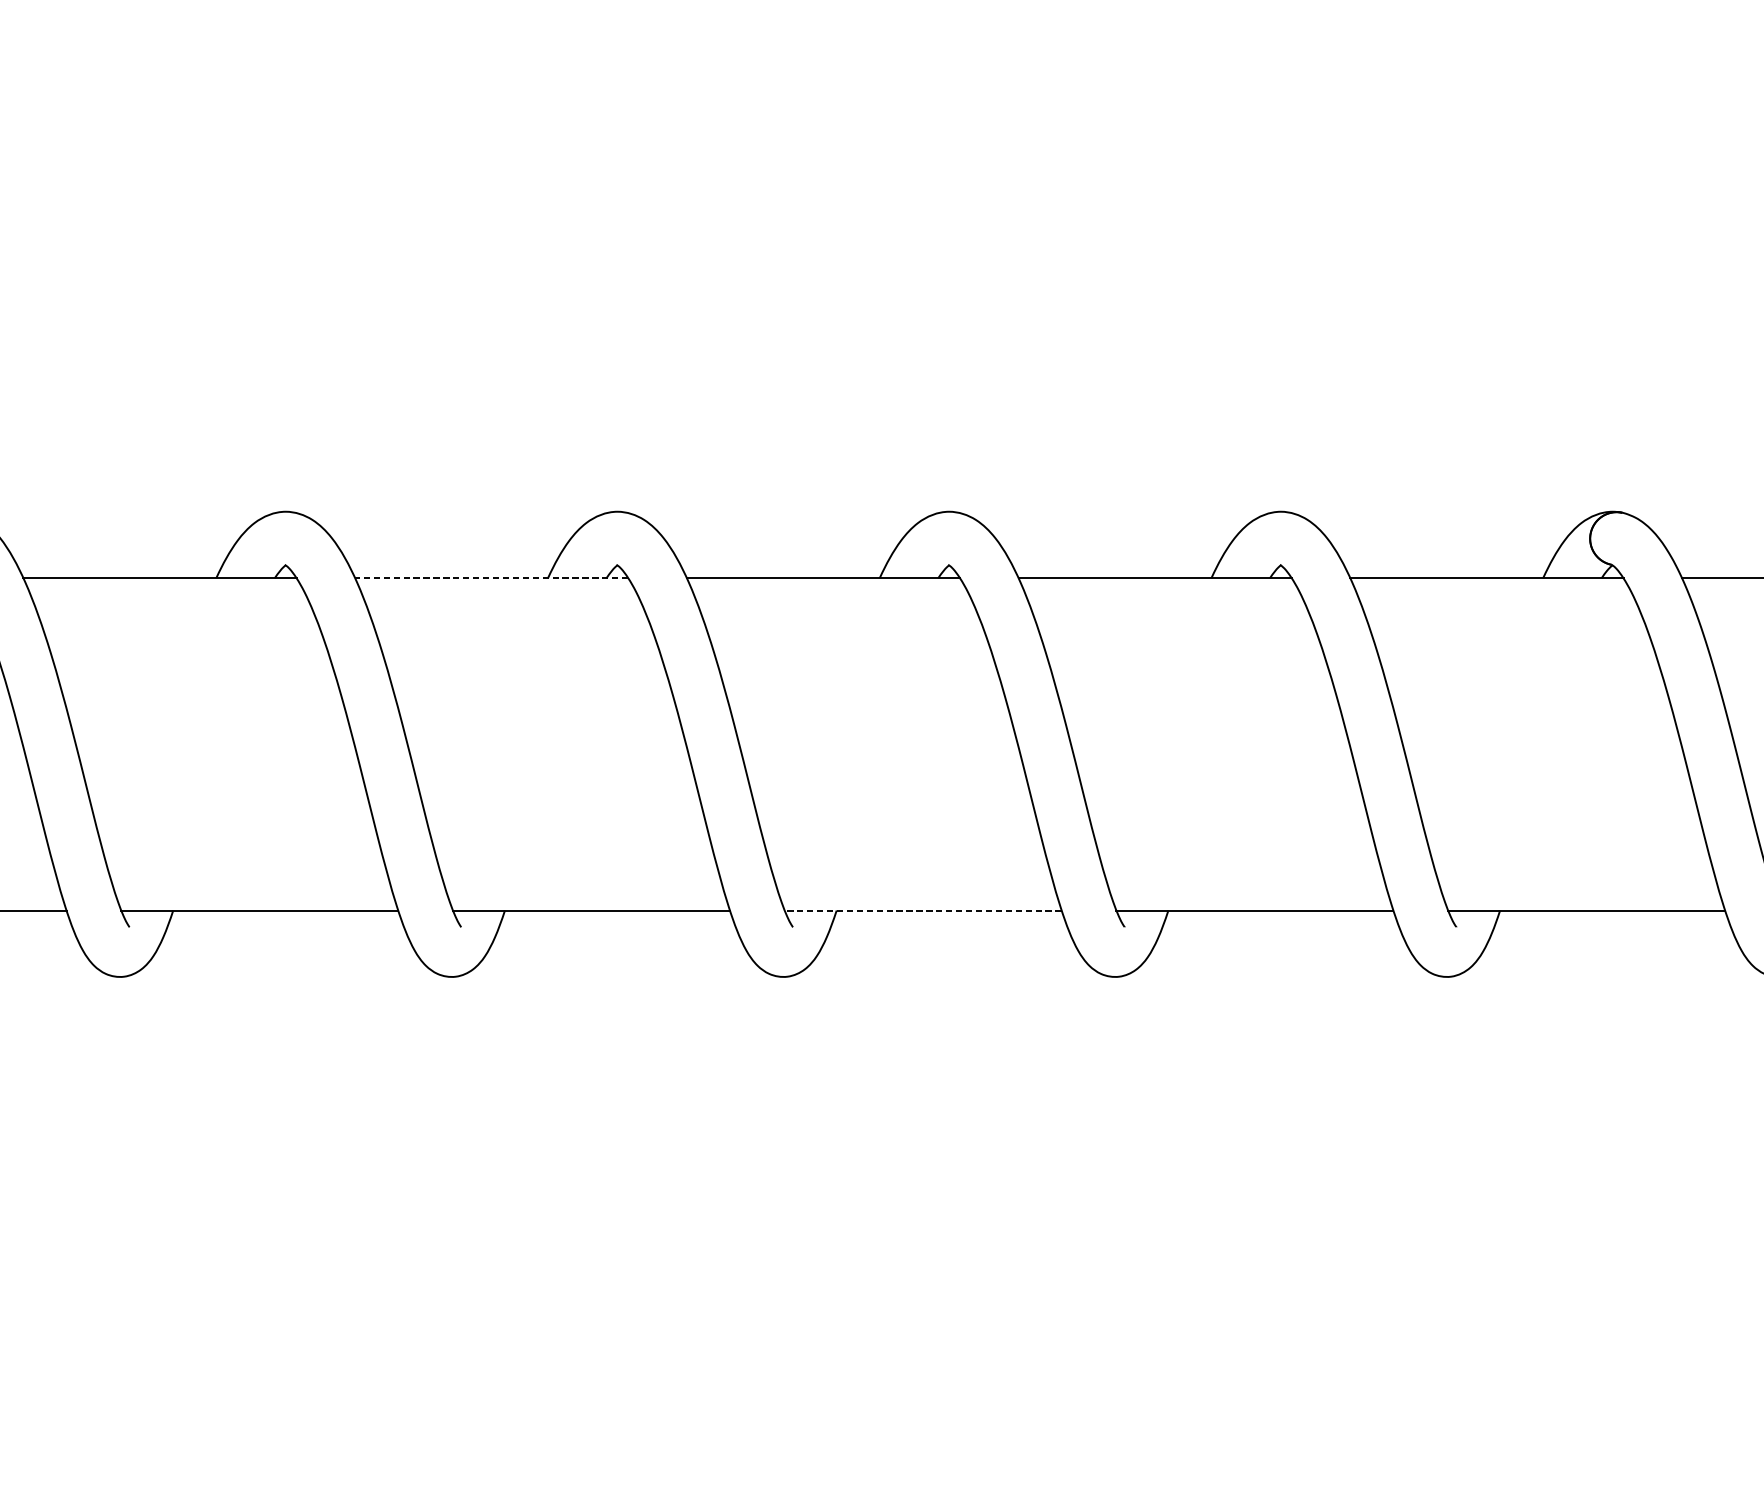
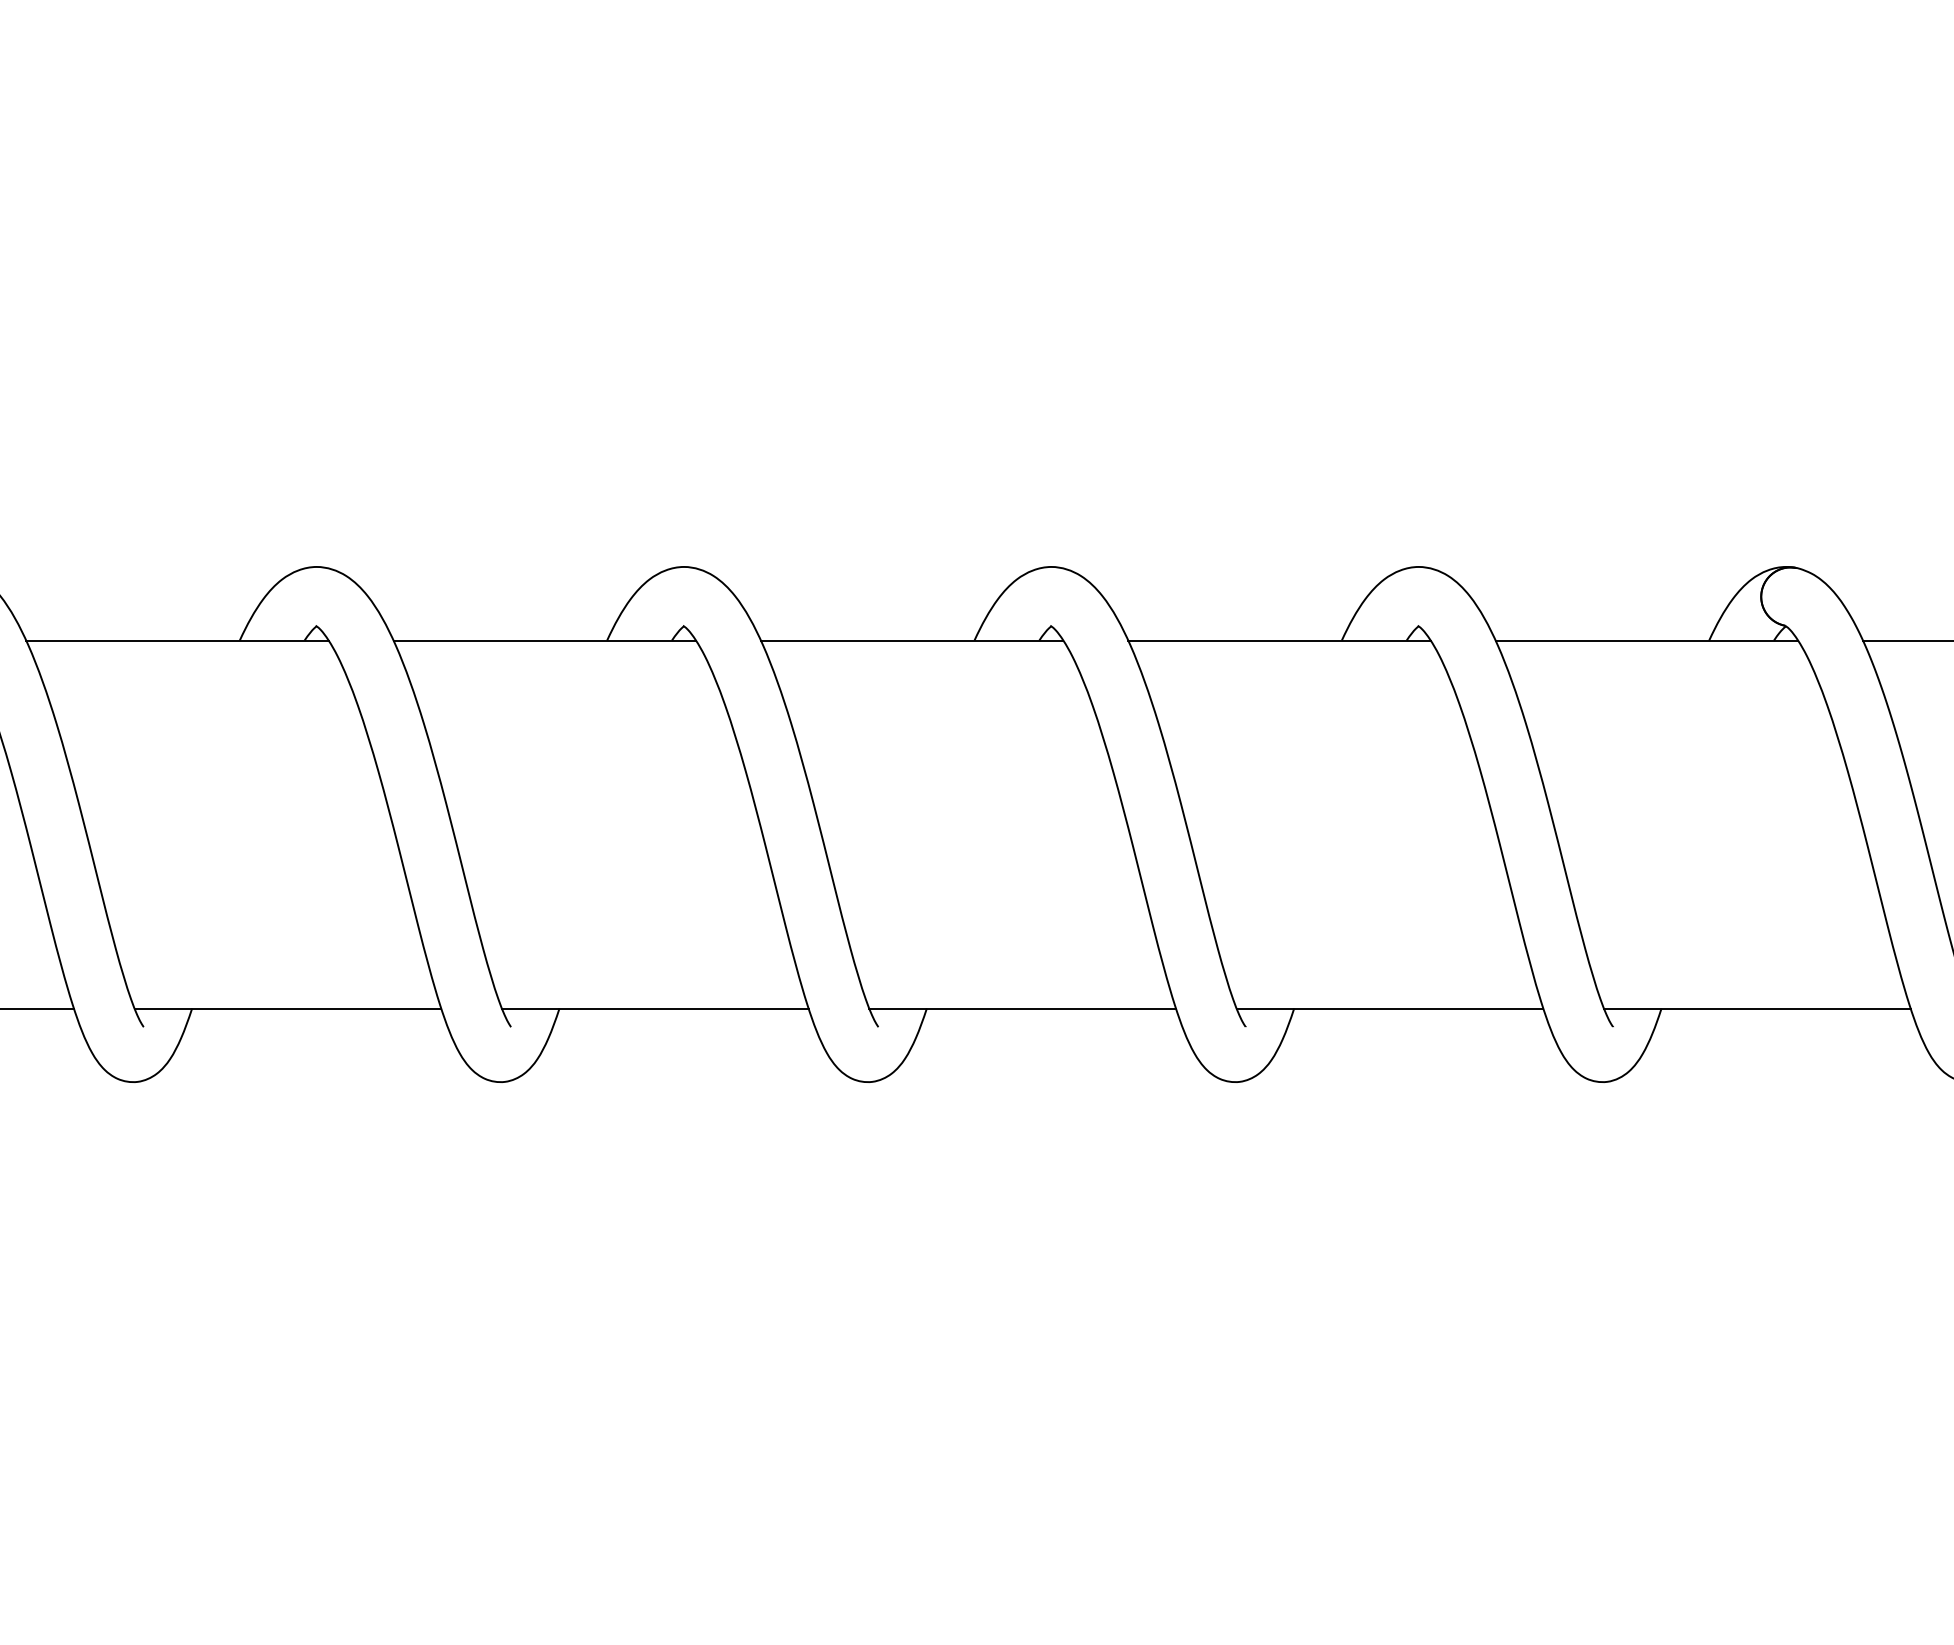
line: (491, 578) -> (544, 640), dashed -> solid
line: (923, 910) -> (1022, 1008), dashed -> solid

